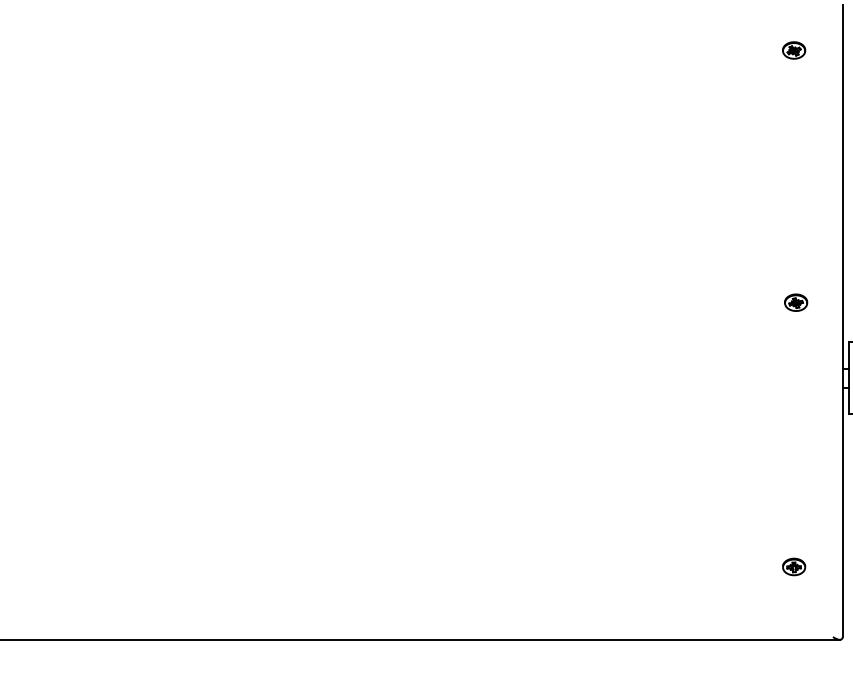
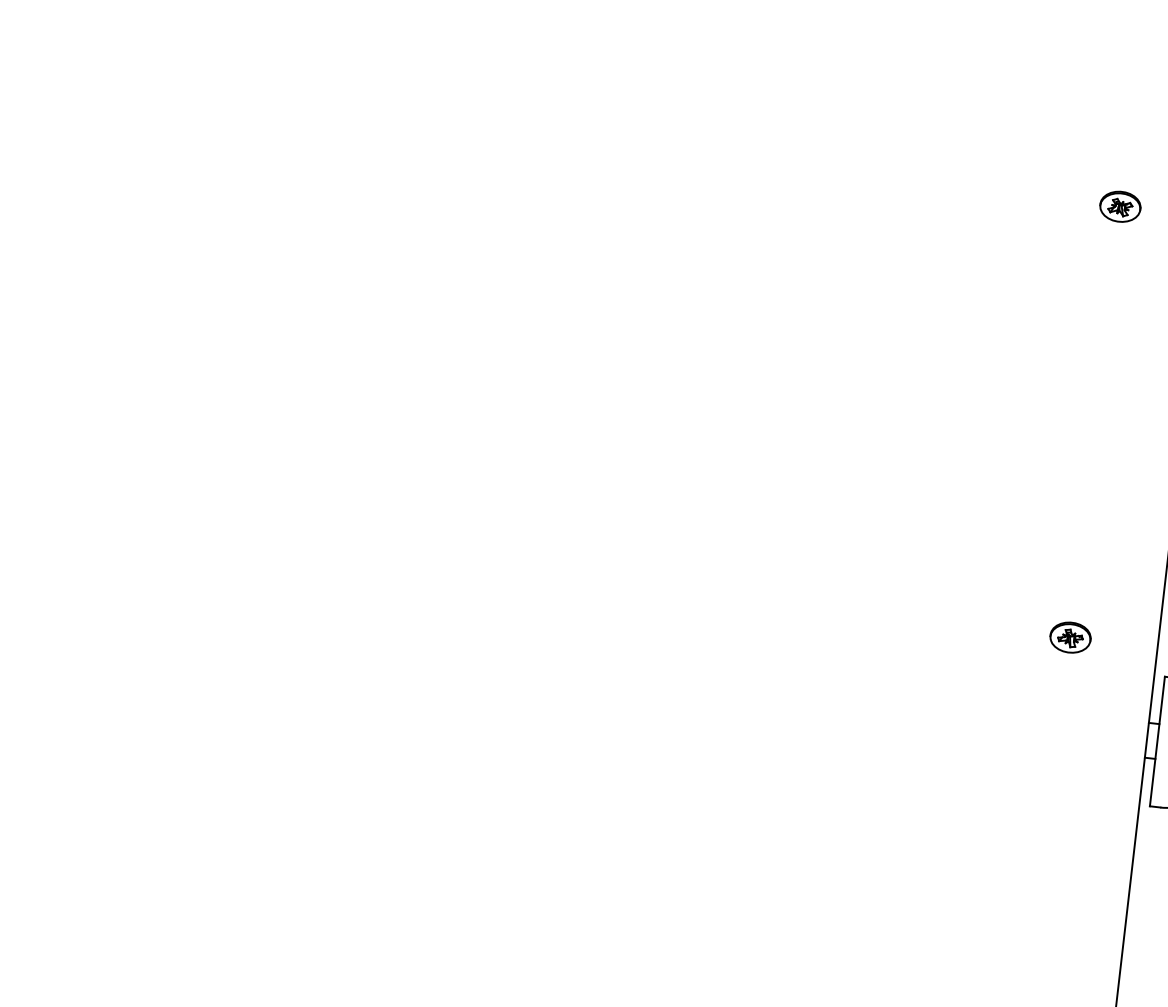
part: (794, 50) -> (1121, 206), moved
part: (796, 302) -> (1071, 637), moved

